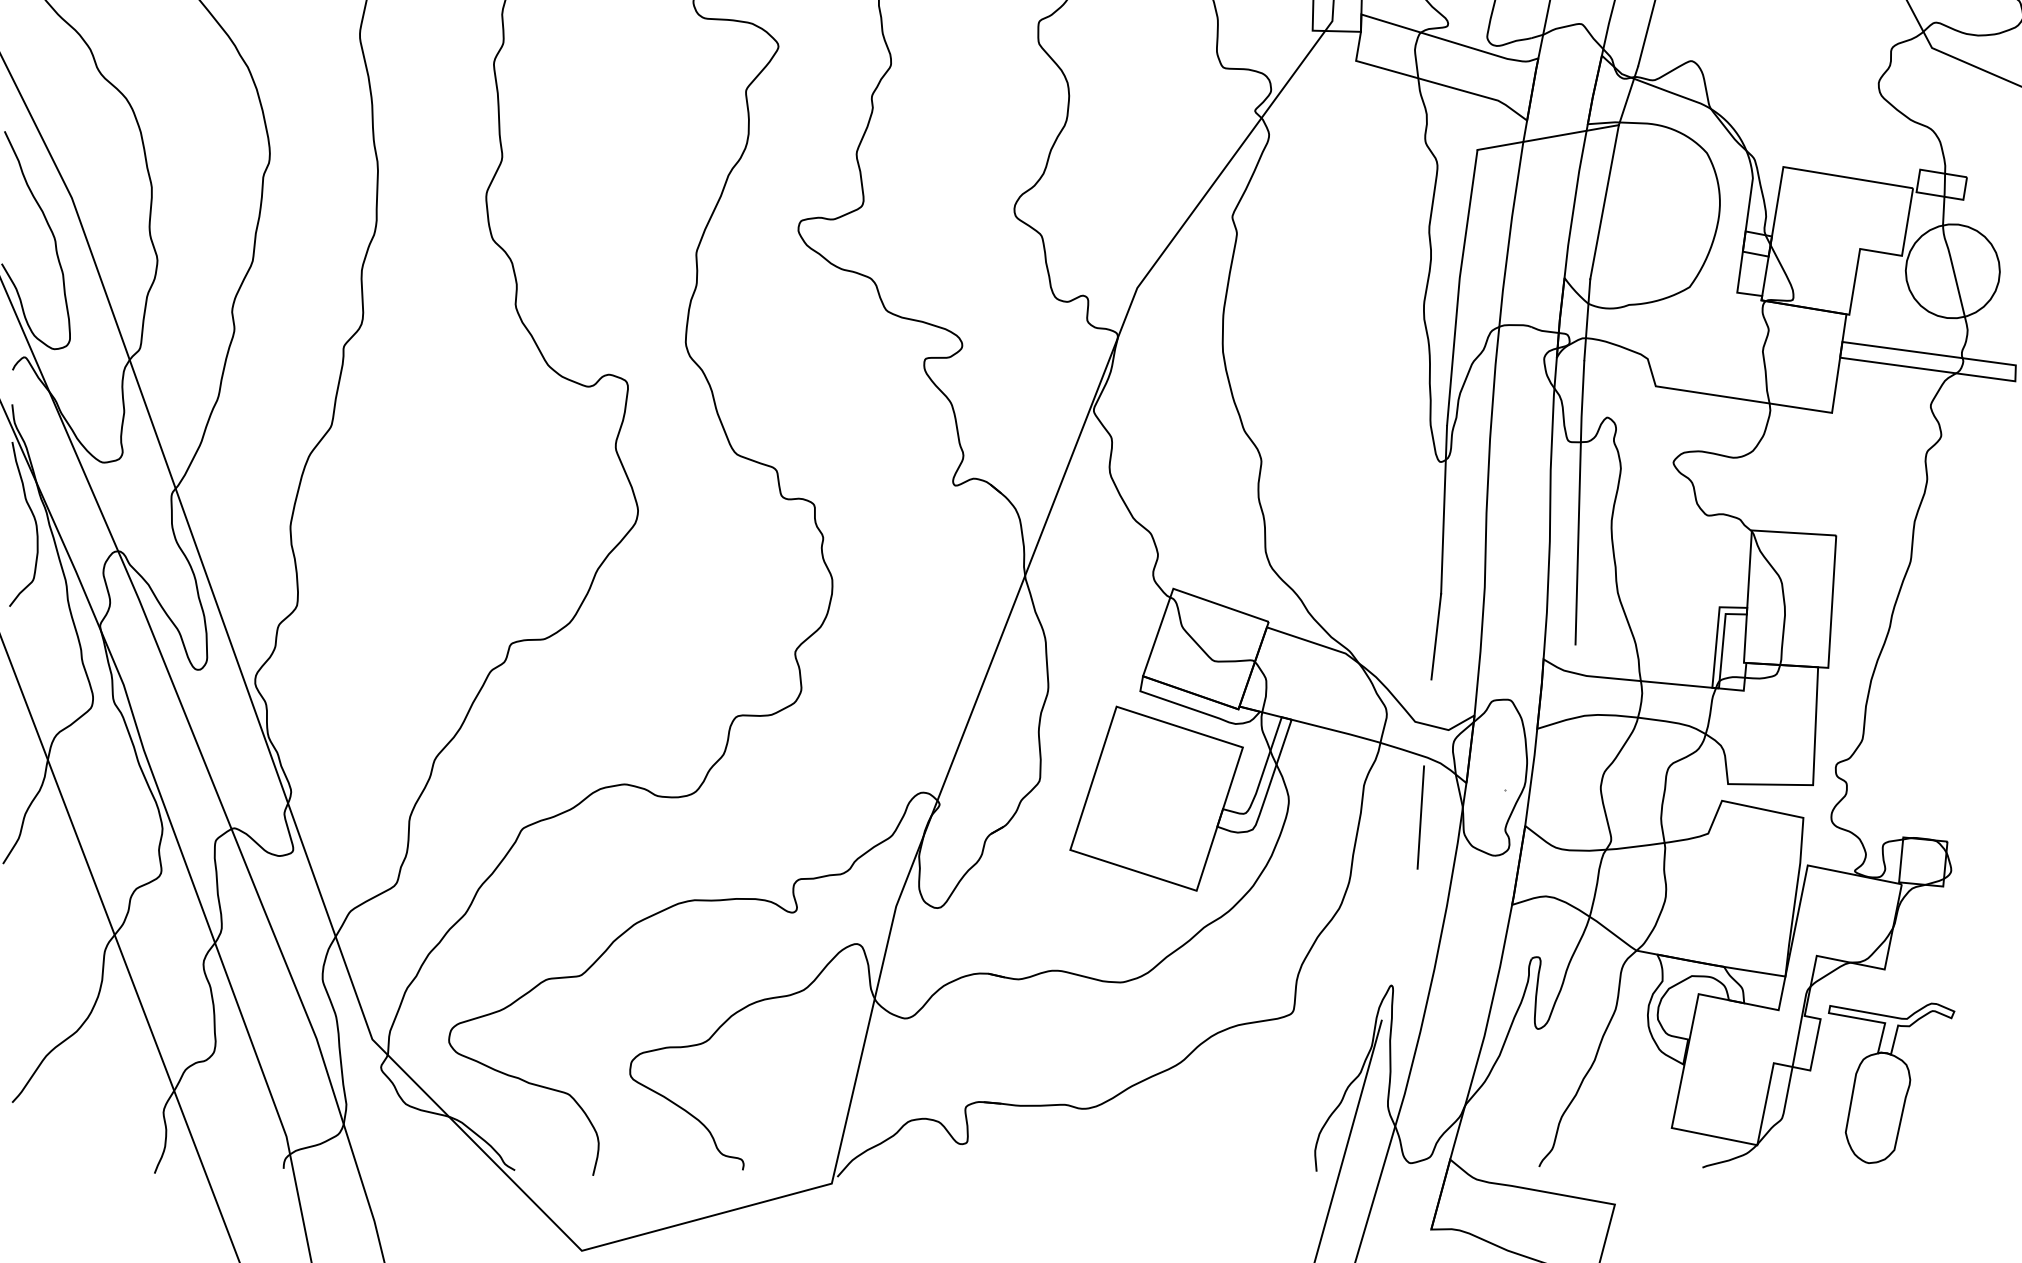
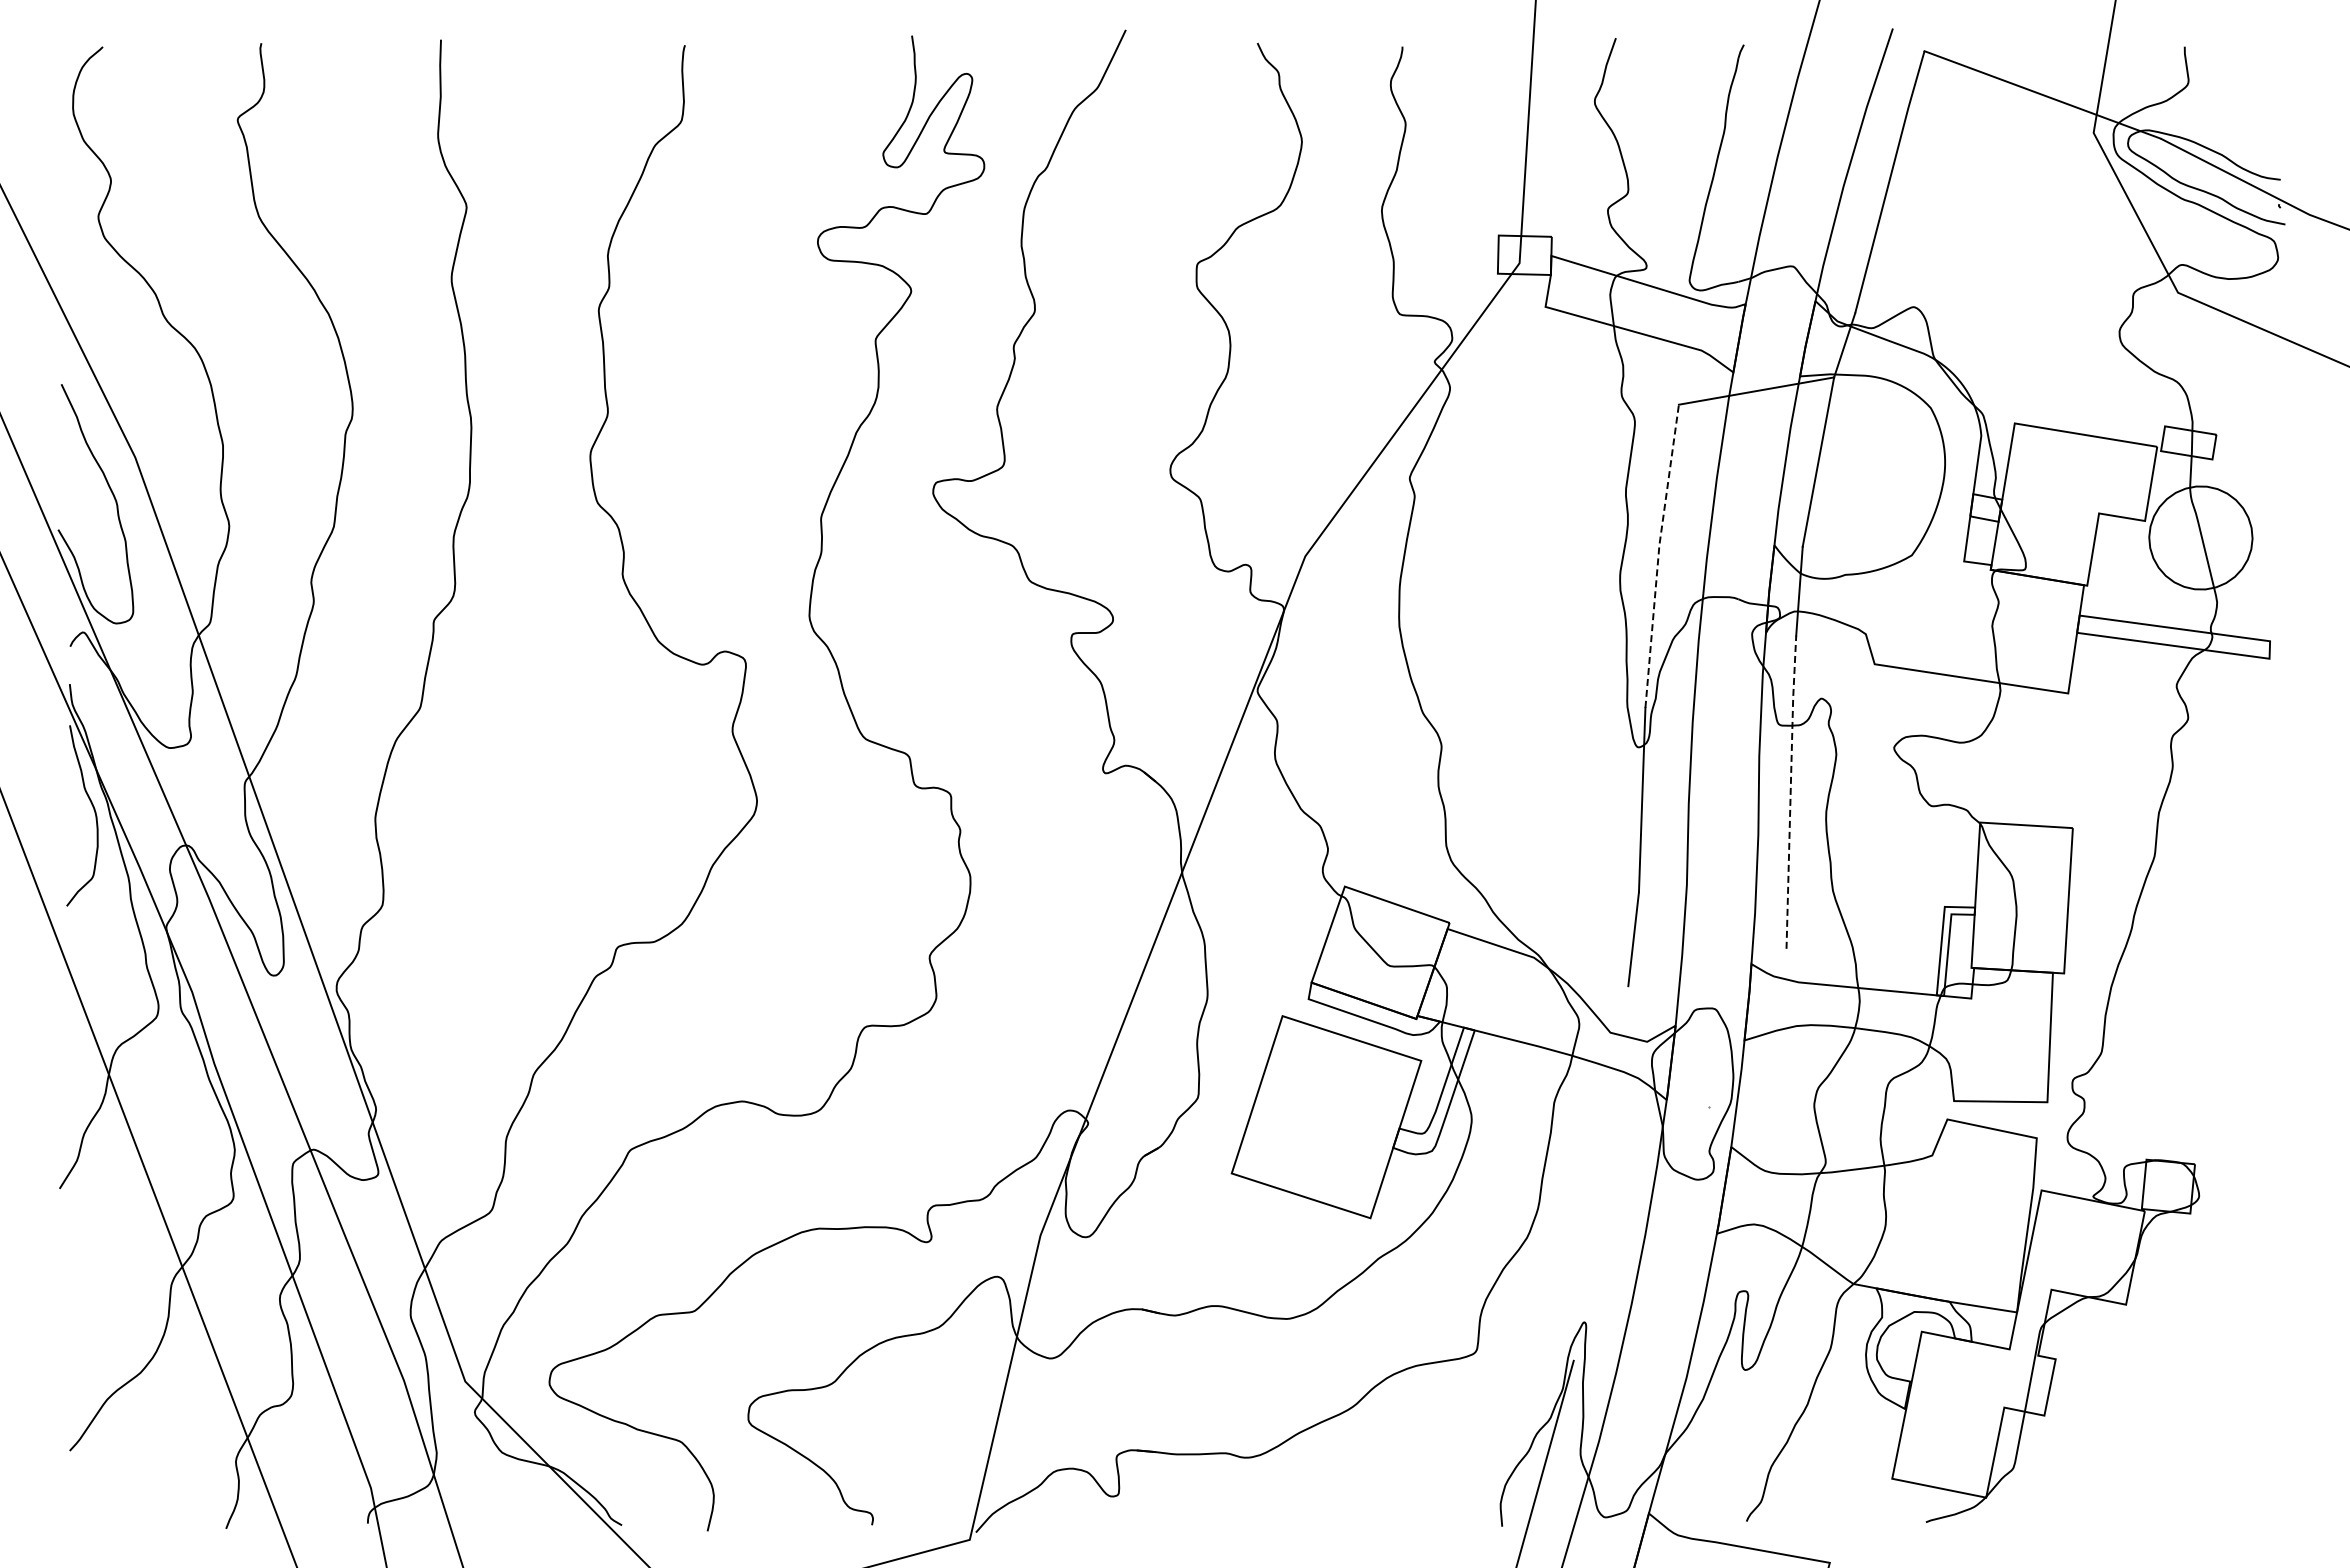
line: (1458, 287) -> (1658, 555), solid -> dashed
line: (1579, 501) -> (1790, 790), solid -> dashed
line: (1420, 817) -> (1616, 1137), removed
part: (1891, 1083) -> (2133, 1429), removed

